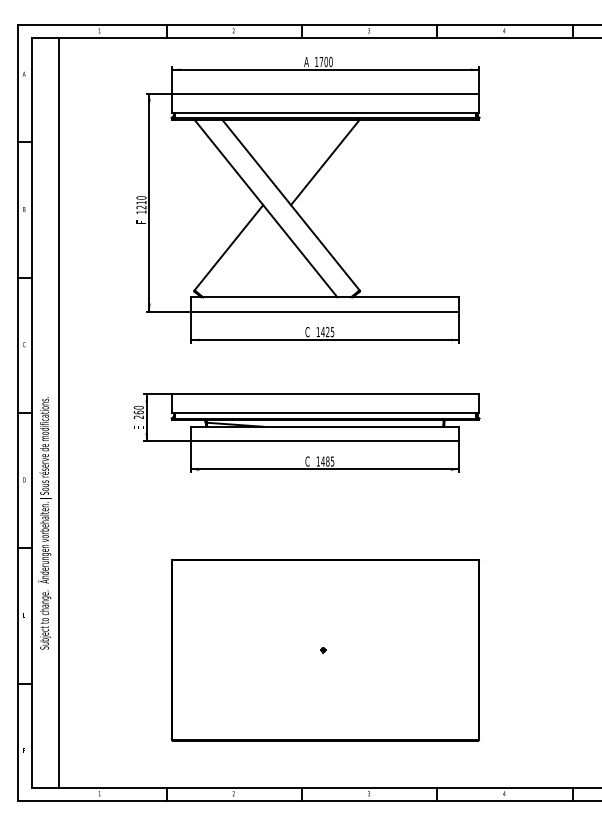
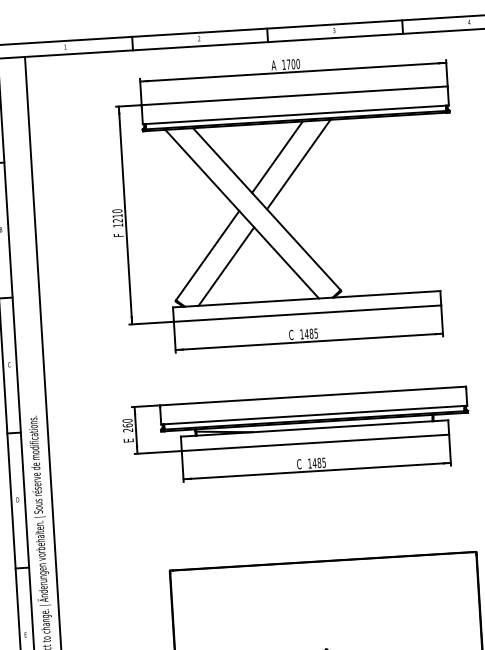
line: (304, 153) -> (277, 156), added
line: (246, 259) -> (225, 266), added
text: (327, 332) -> (311, 334), 1425 -> 1485

